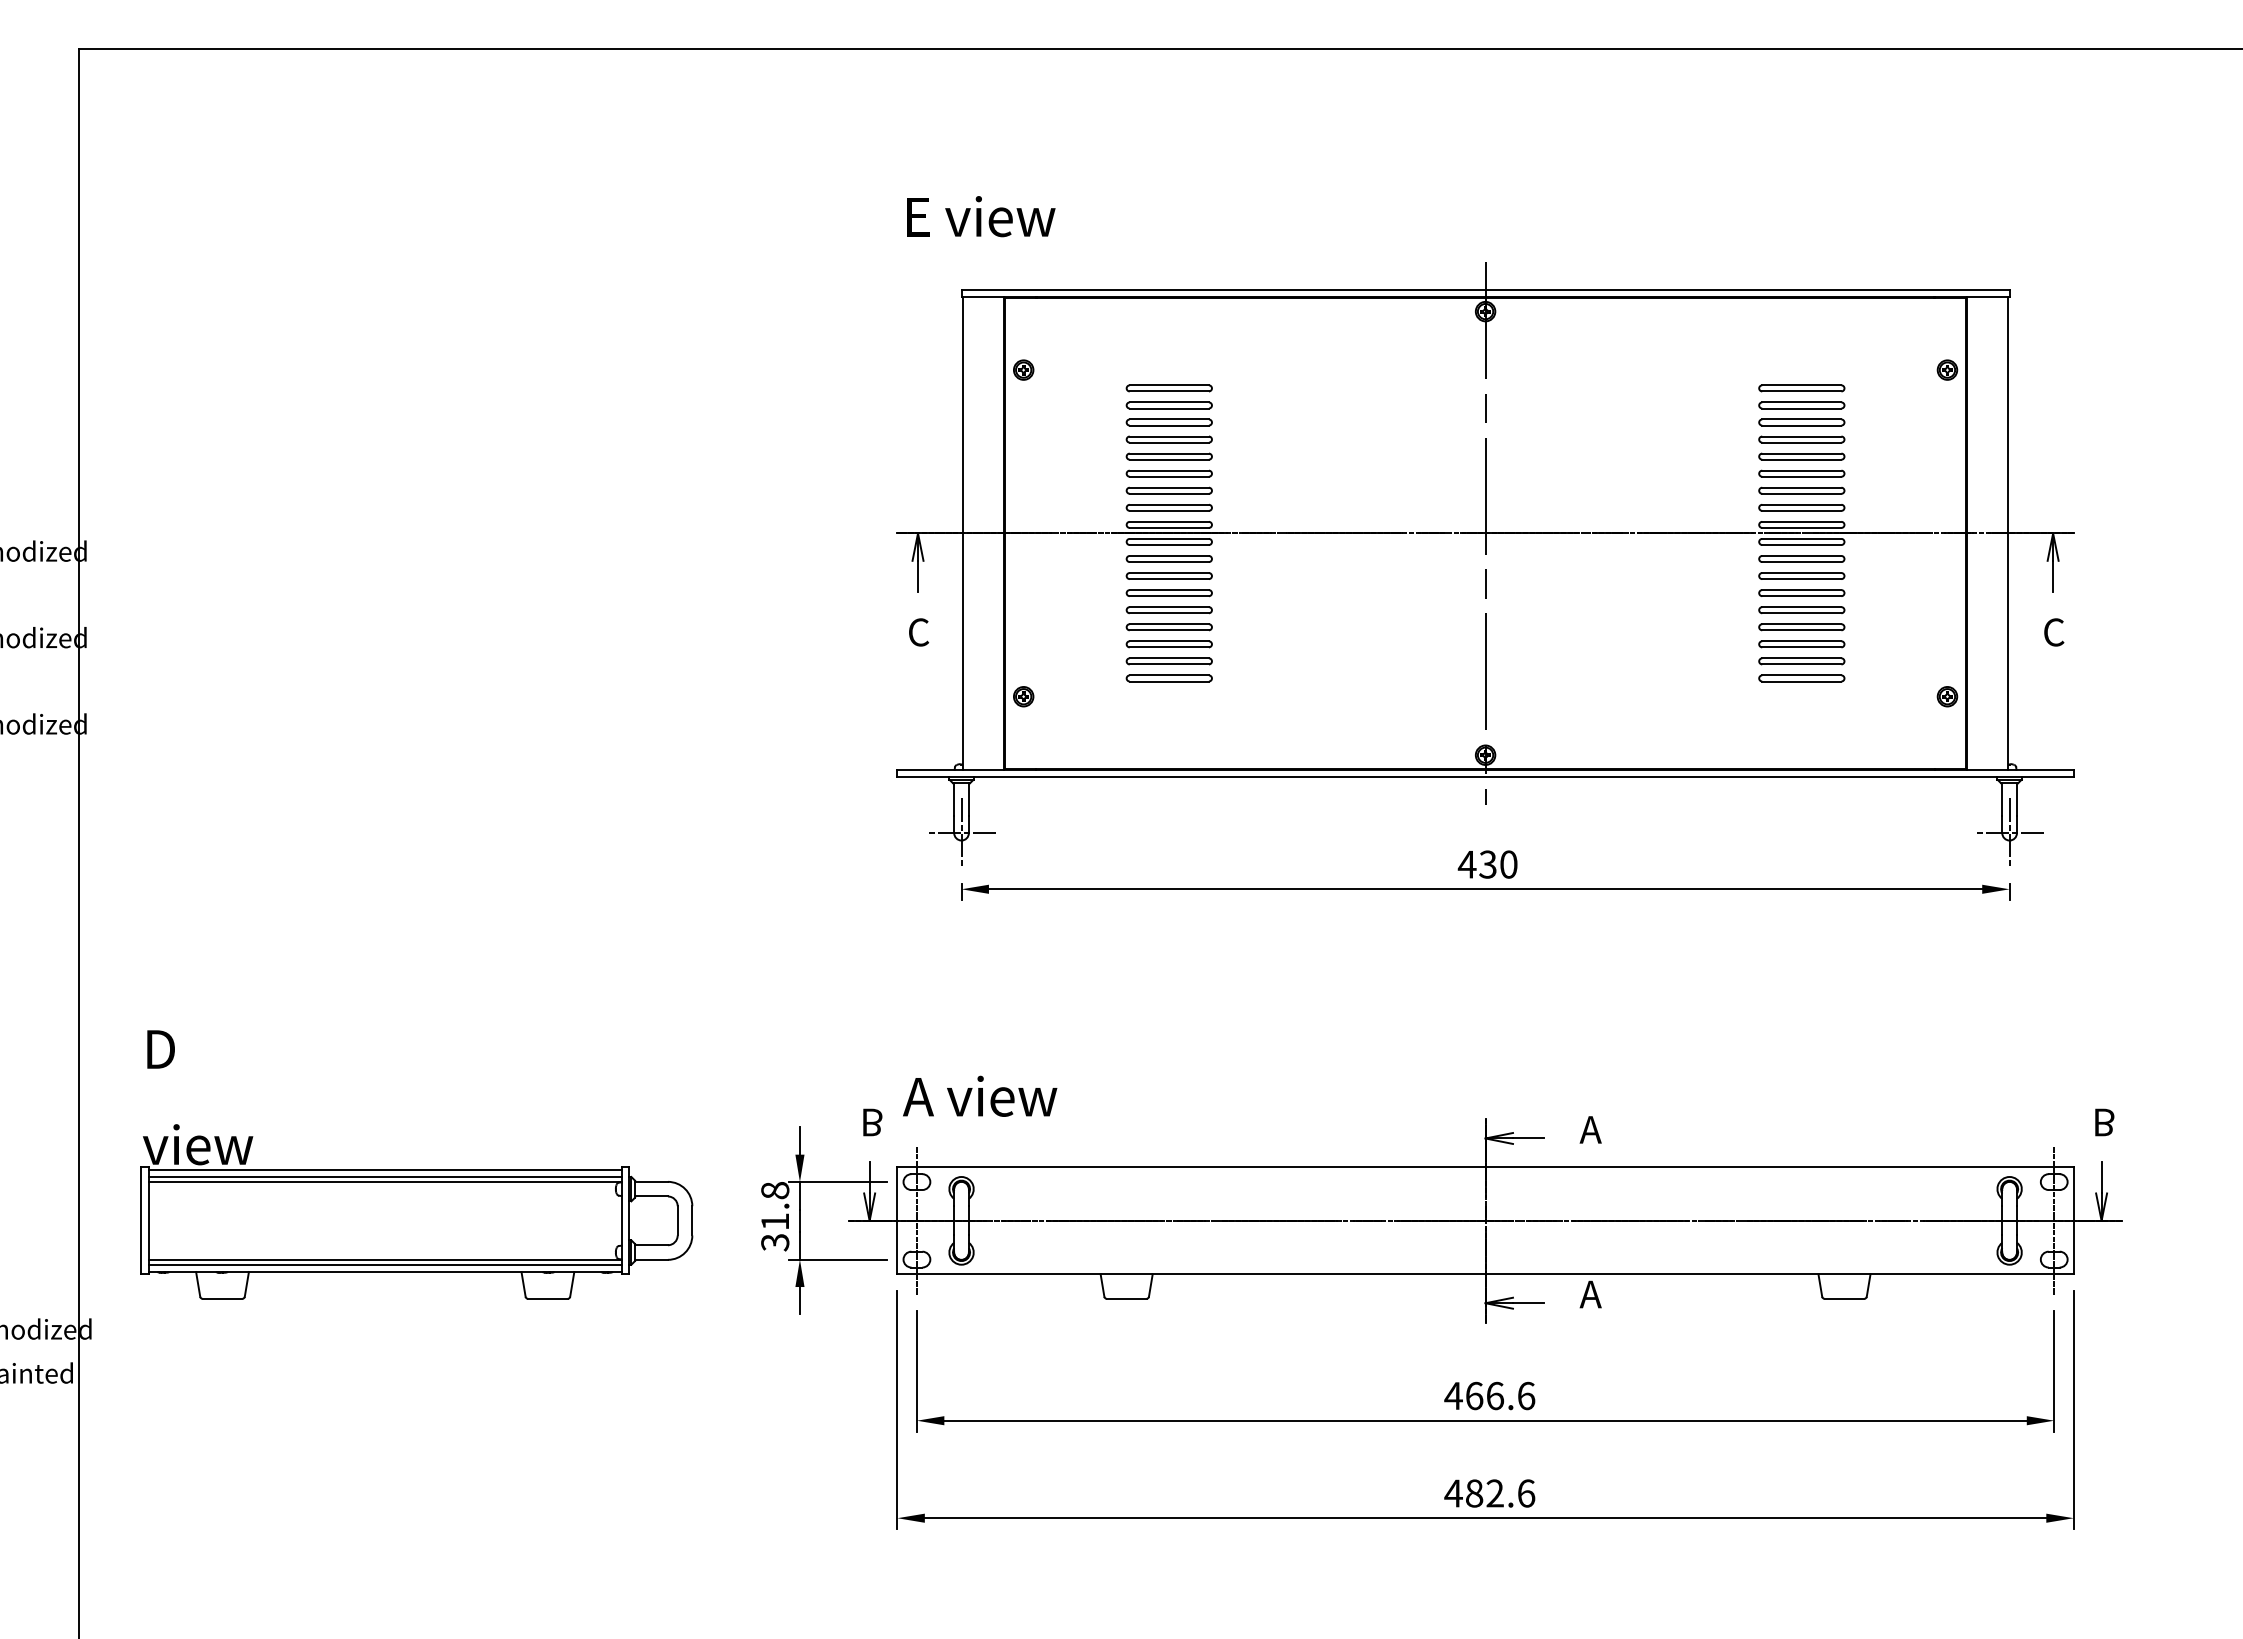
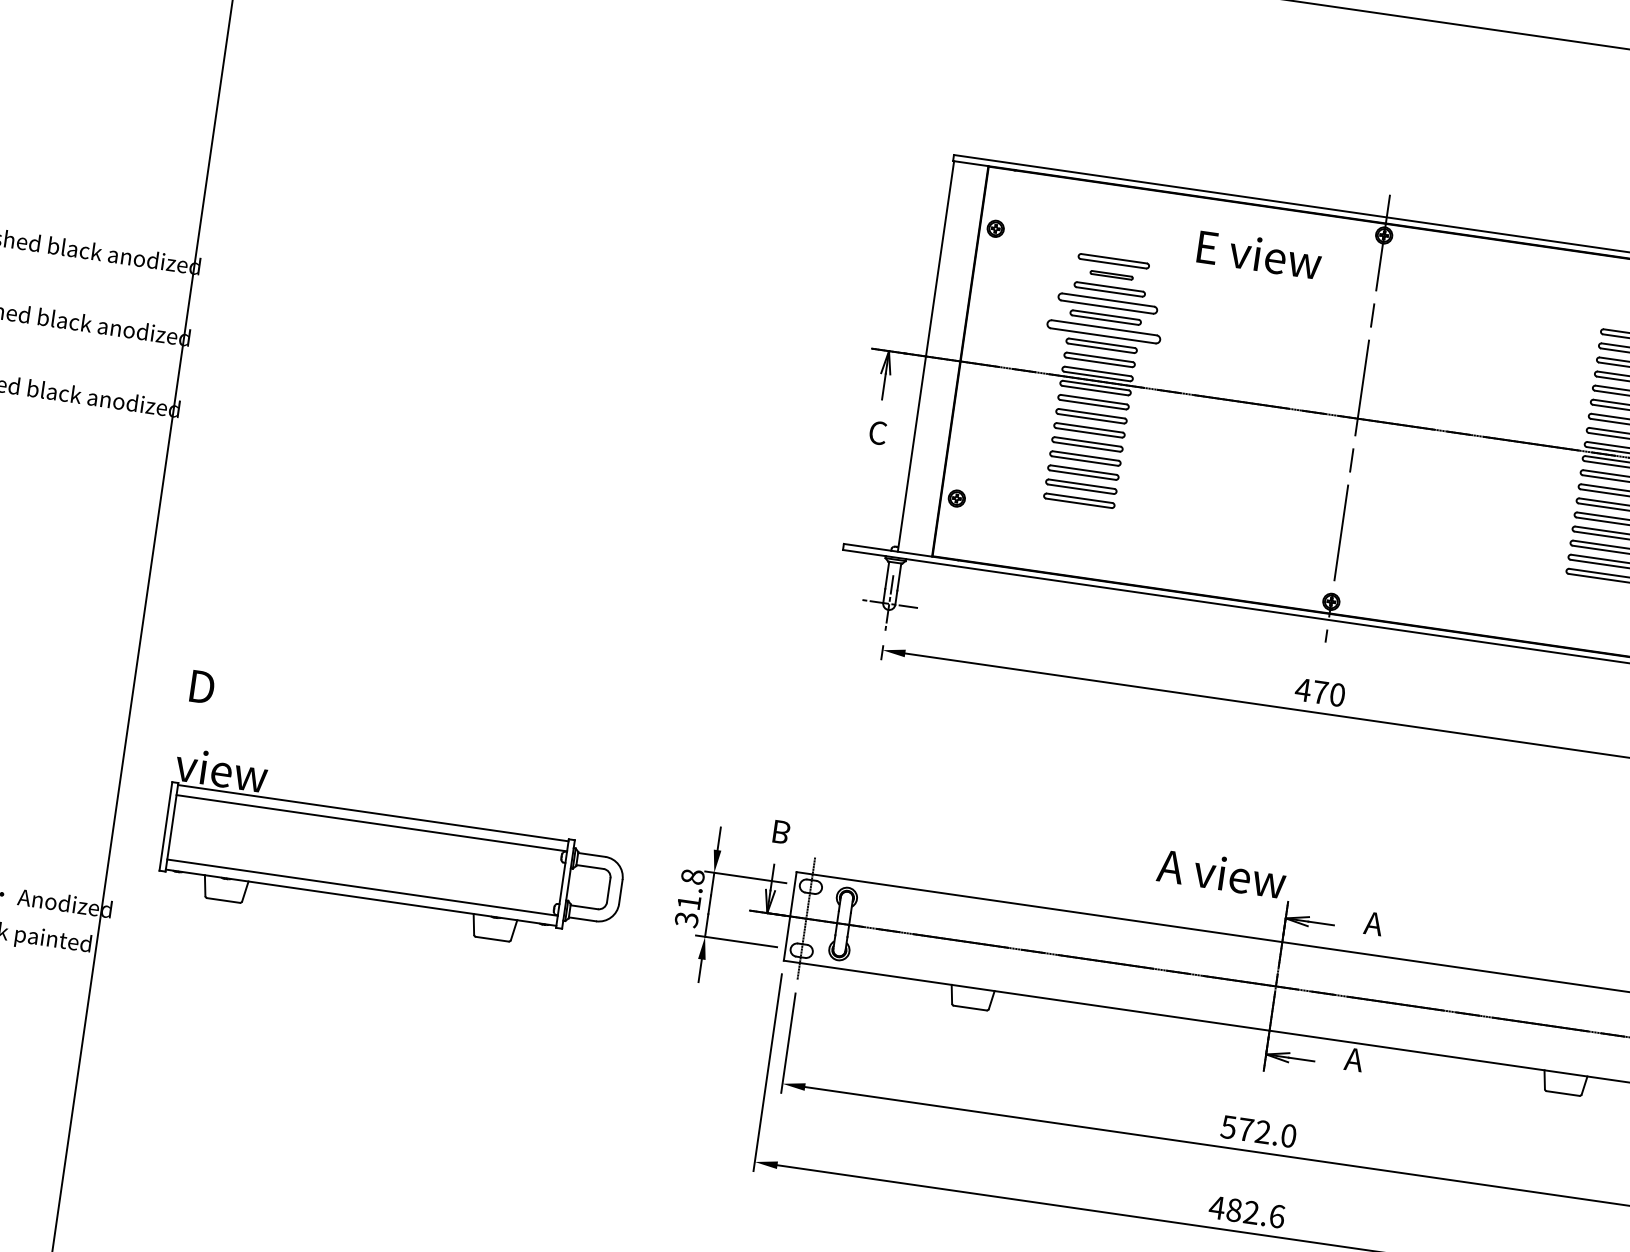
text: (981, 216) -> (1259, 254), moved
part: (1168, 405) -> (1111, 275), size x0.6
part: (1168, 439) -> (1107, 303), size x1.4
part: (1168, 473) -> (1103, 331), size x1.6
text: (1487, 864) -> (1319, 692), 430 -> 470
text: (980, 1095) -> (1222, 872), moved
line: (384, 1176) -> (371, 818), removed
line: (384, 1264) -> (361, 891), removed
text: (1489, 1395) -> (1258, 1131), 466.6 -> 572.0

